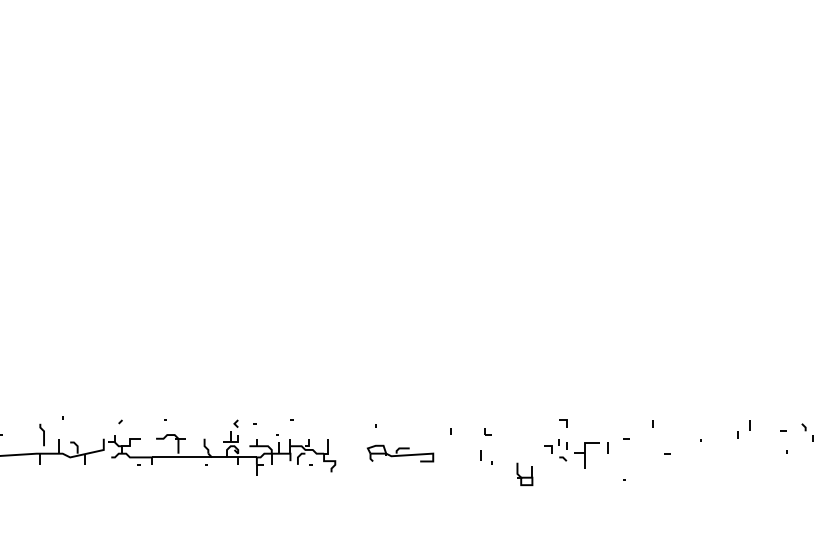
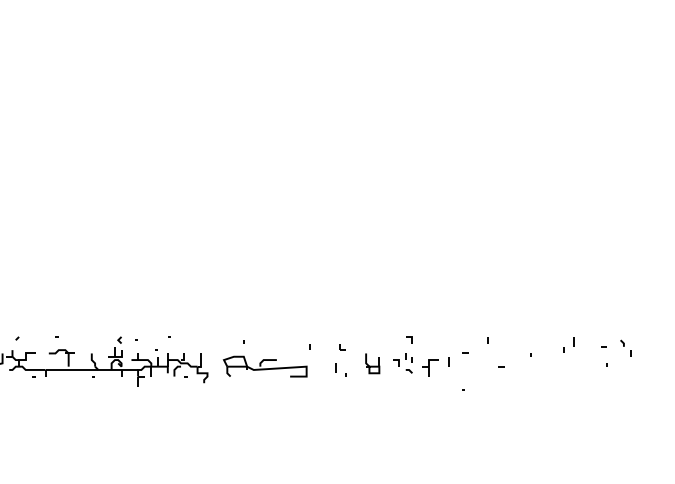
part: (400, 453) -> (265, 366), size x1.43
part: (587, 454) -> (430, 367), size x0.71
part: (524, 474) -> (372, 363), moved

